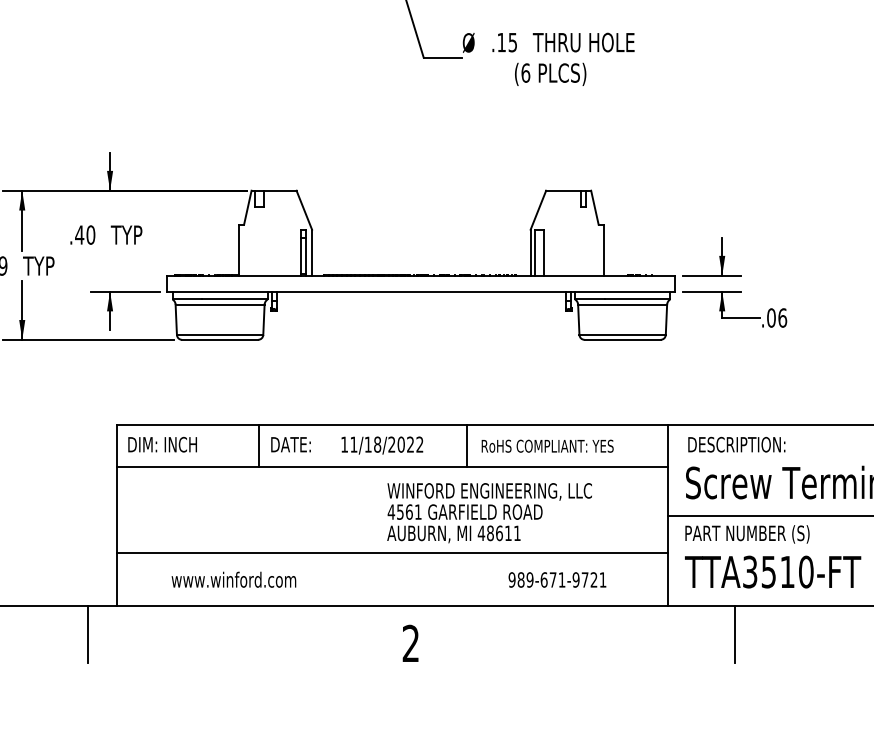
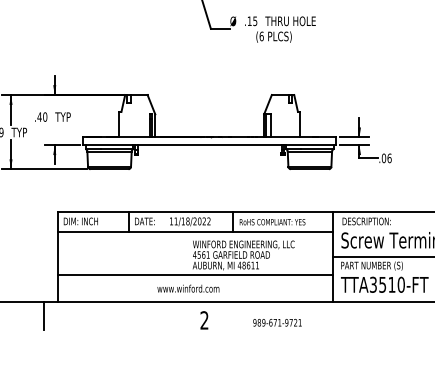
text: (234, 579) -> (188, 288), moved
text: (557, 579) -> (277, 322), moved
line: (734, 633) -> (365, 315), removed

